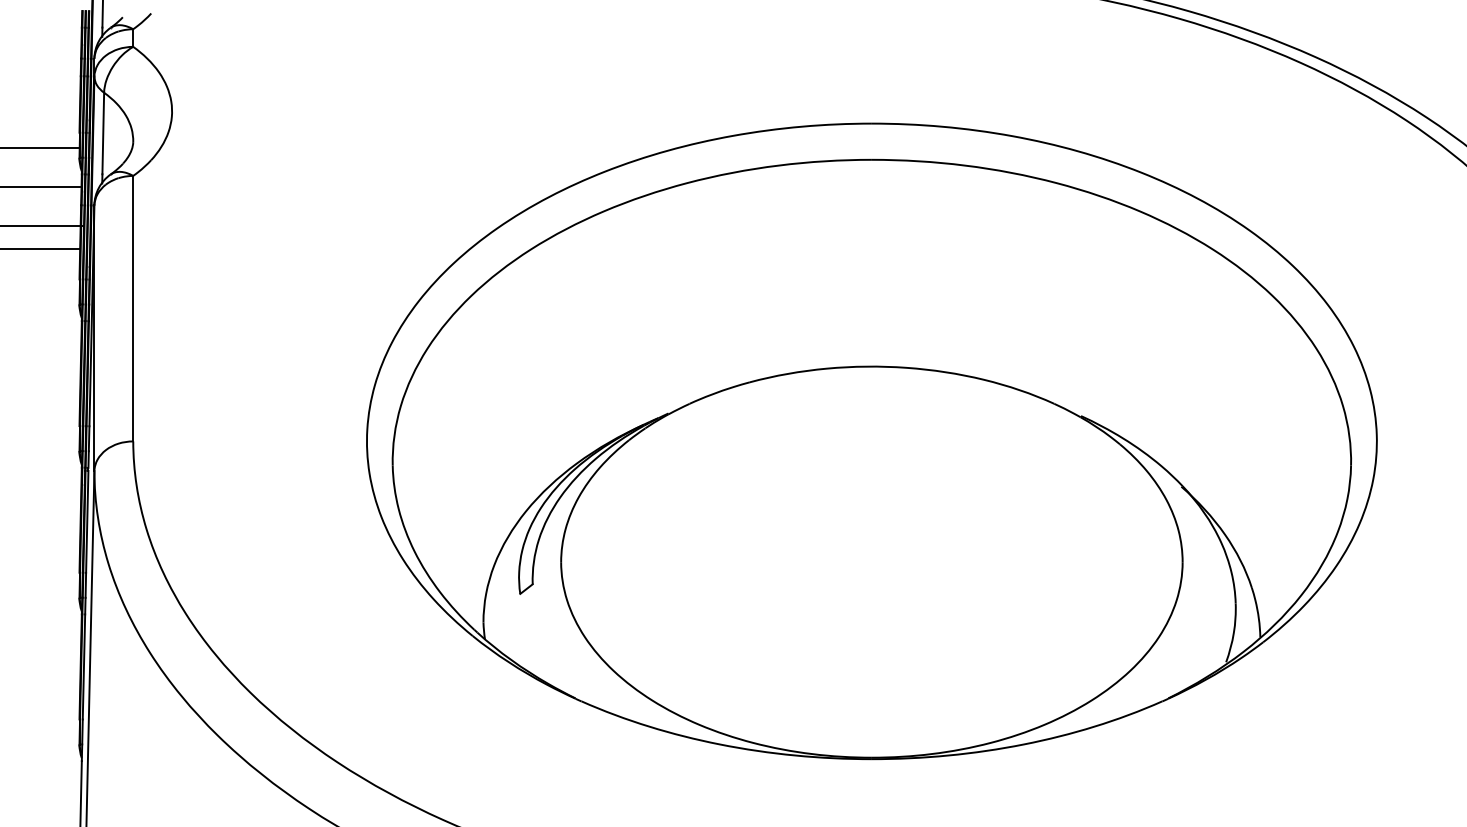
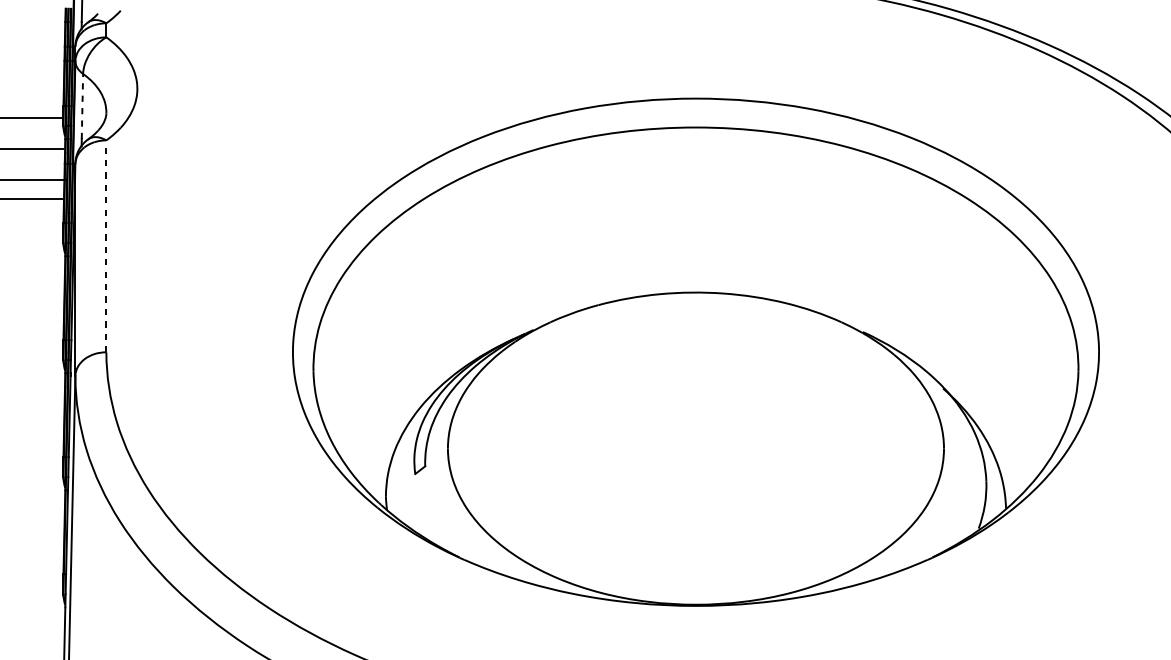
line: (103, 133) -> (82, 106), solid -> dashed
line: (133, 308) -> (106, 246), solid -> dashed

